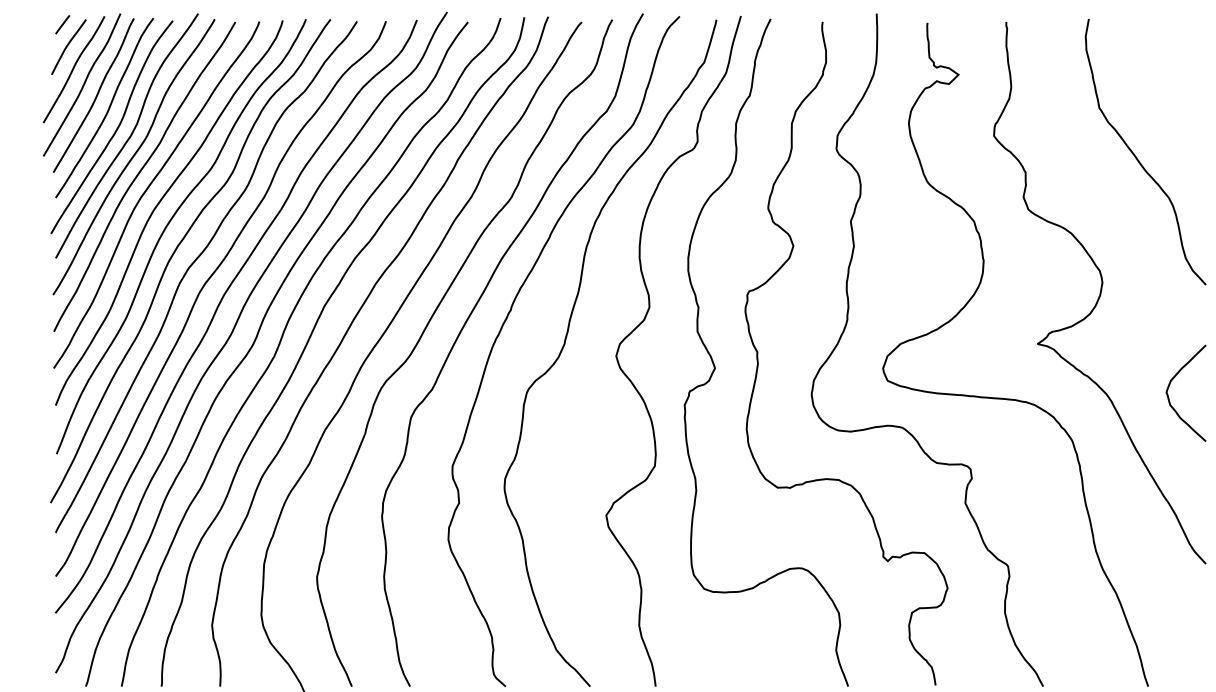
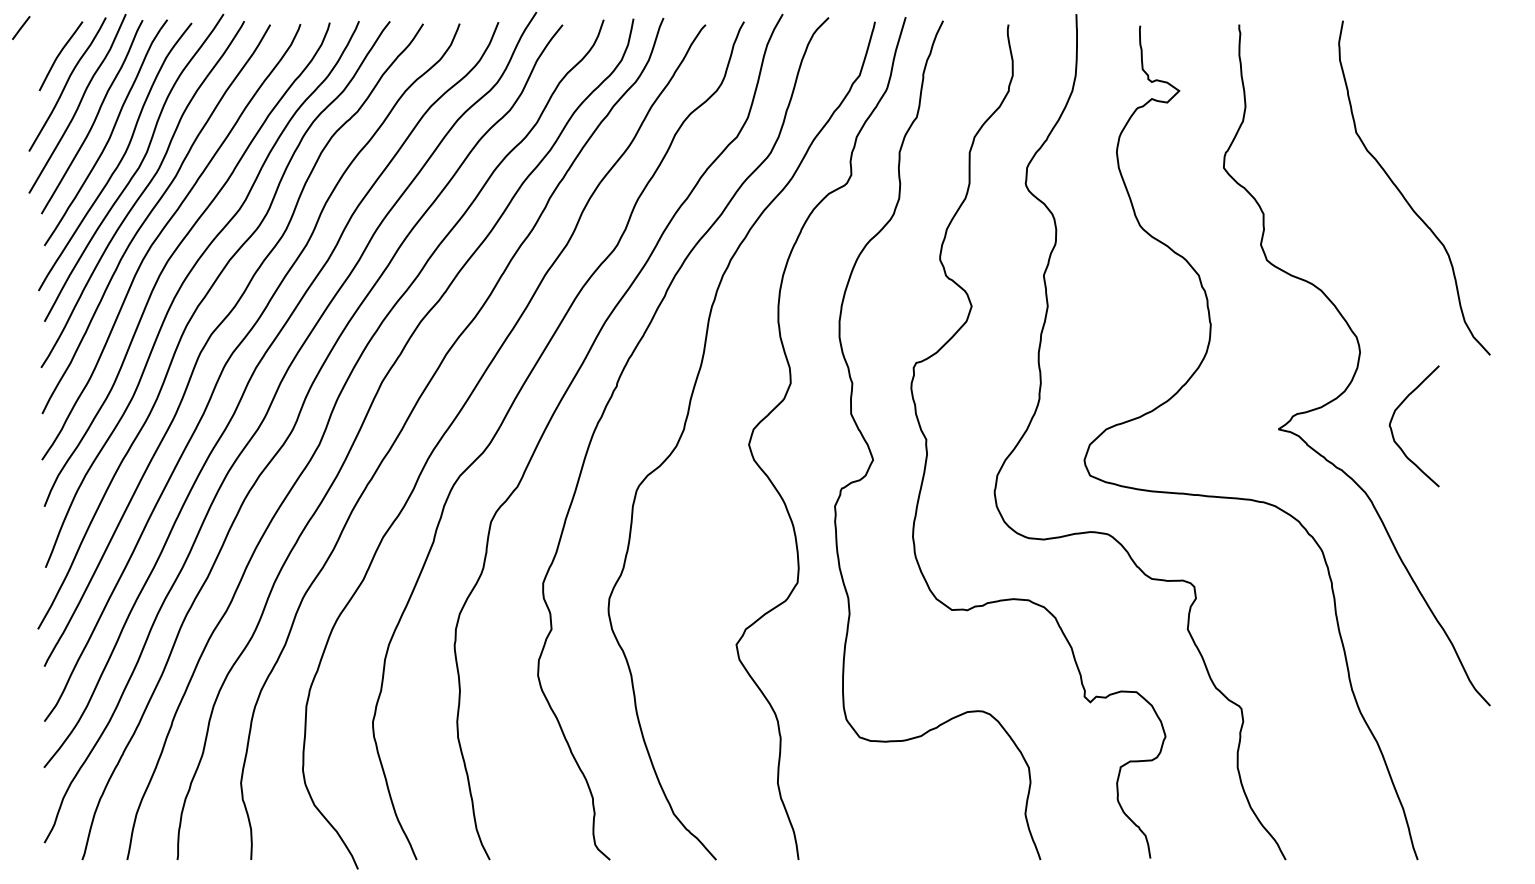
line: (62, 24) -> (21, 27), moved
curve: (1169, 399) -> (1393, 433), moved

